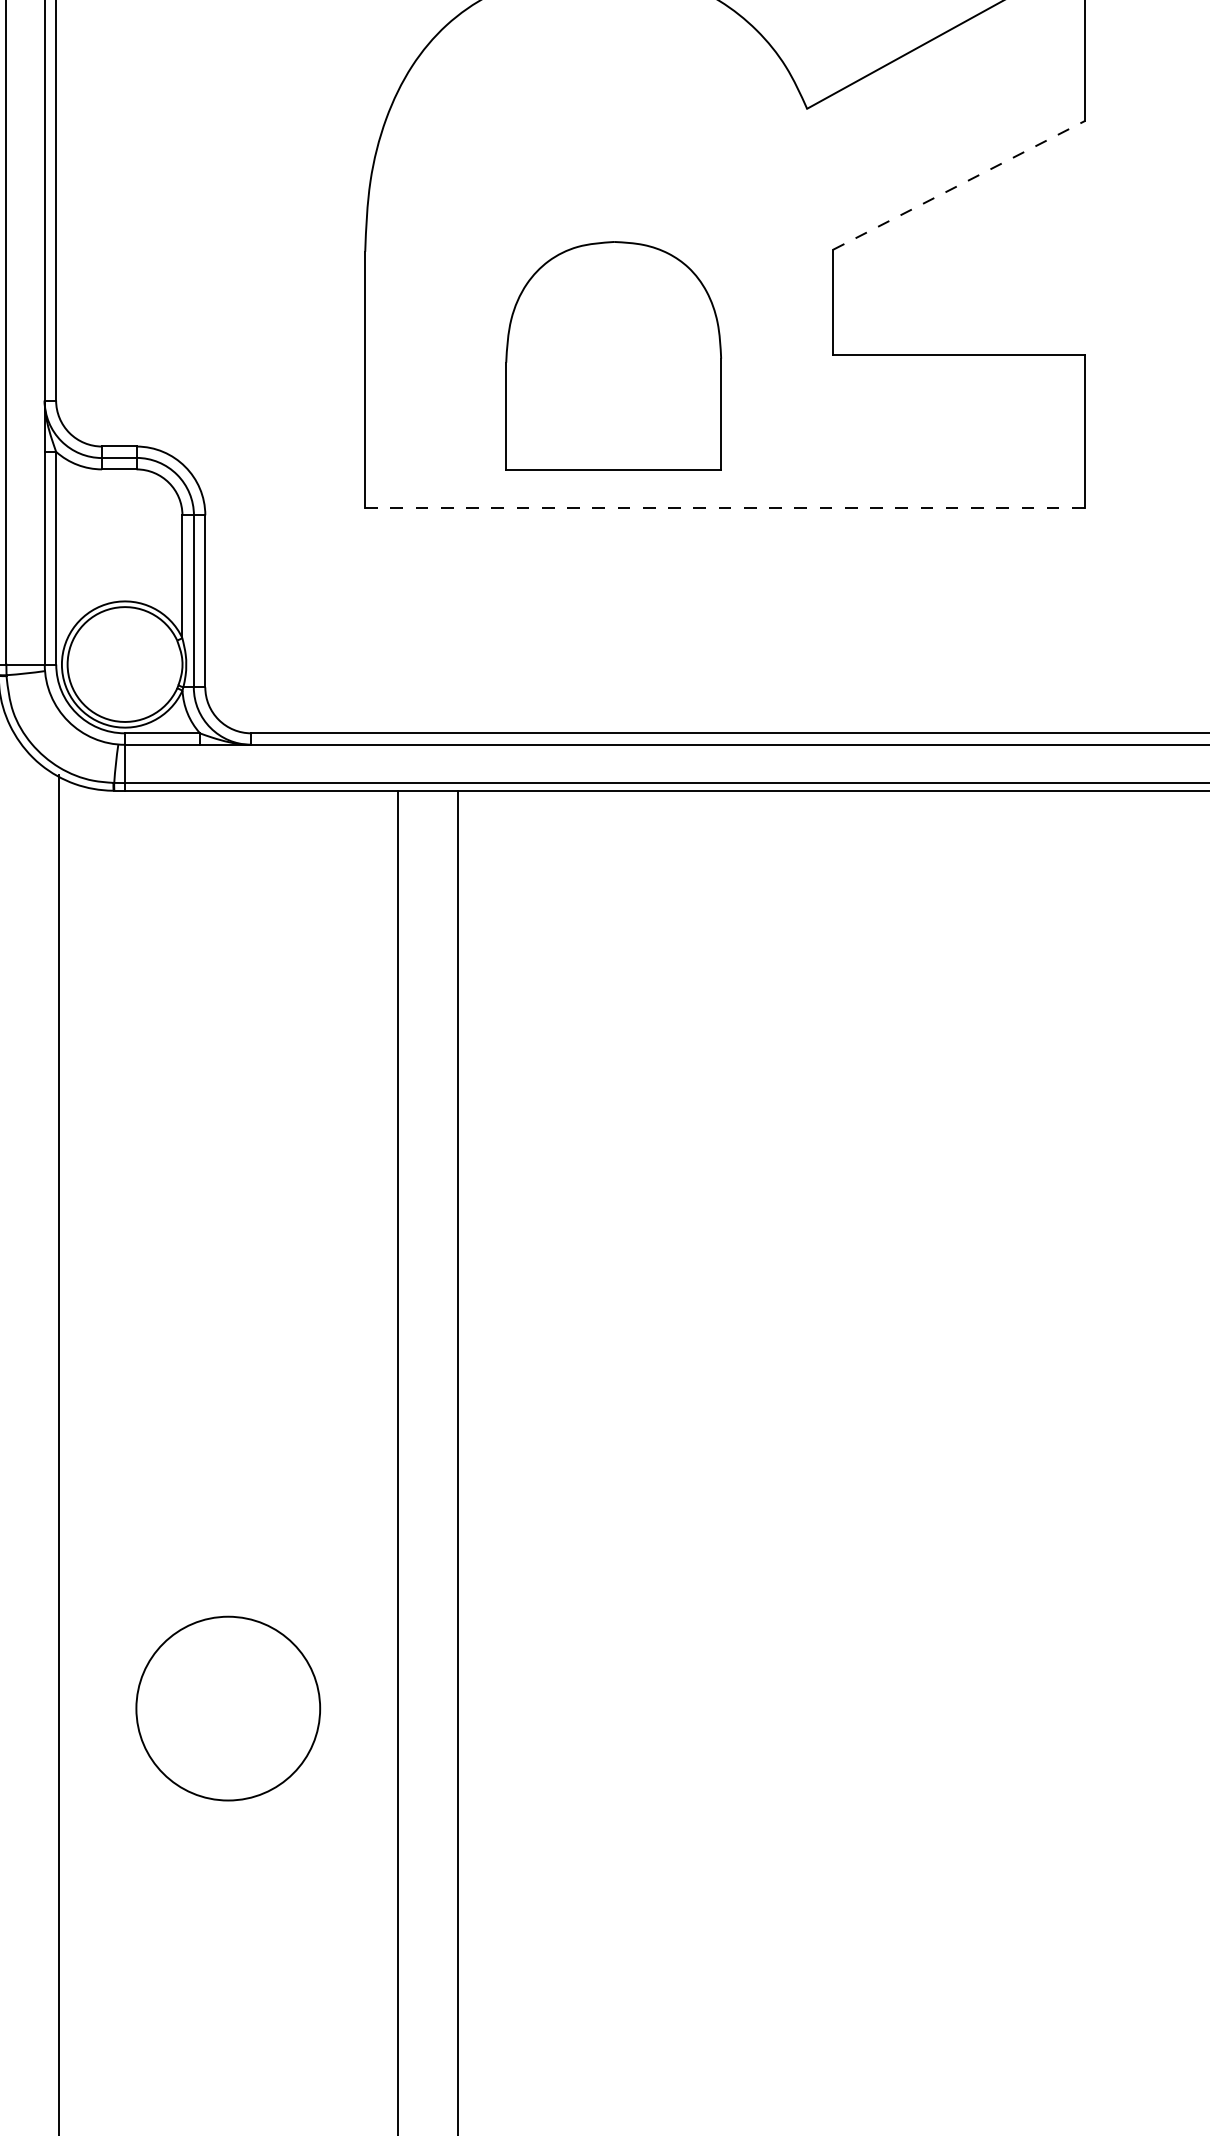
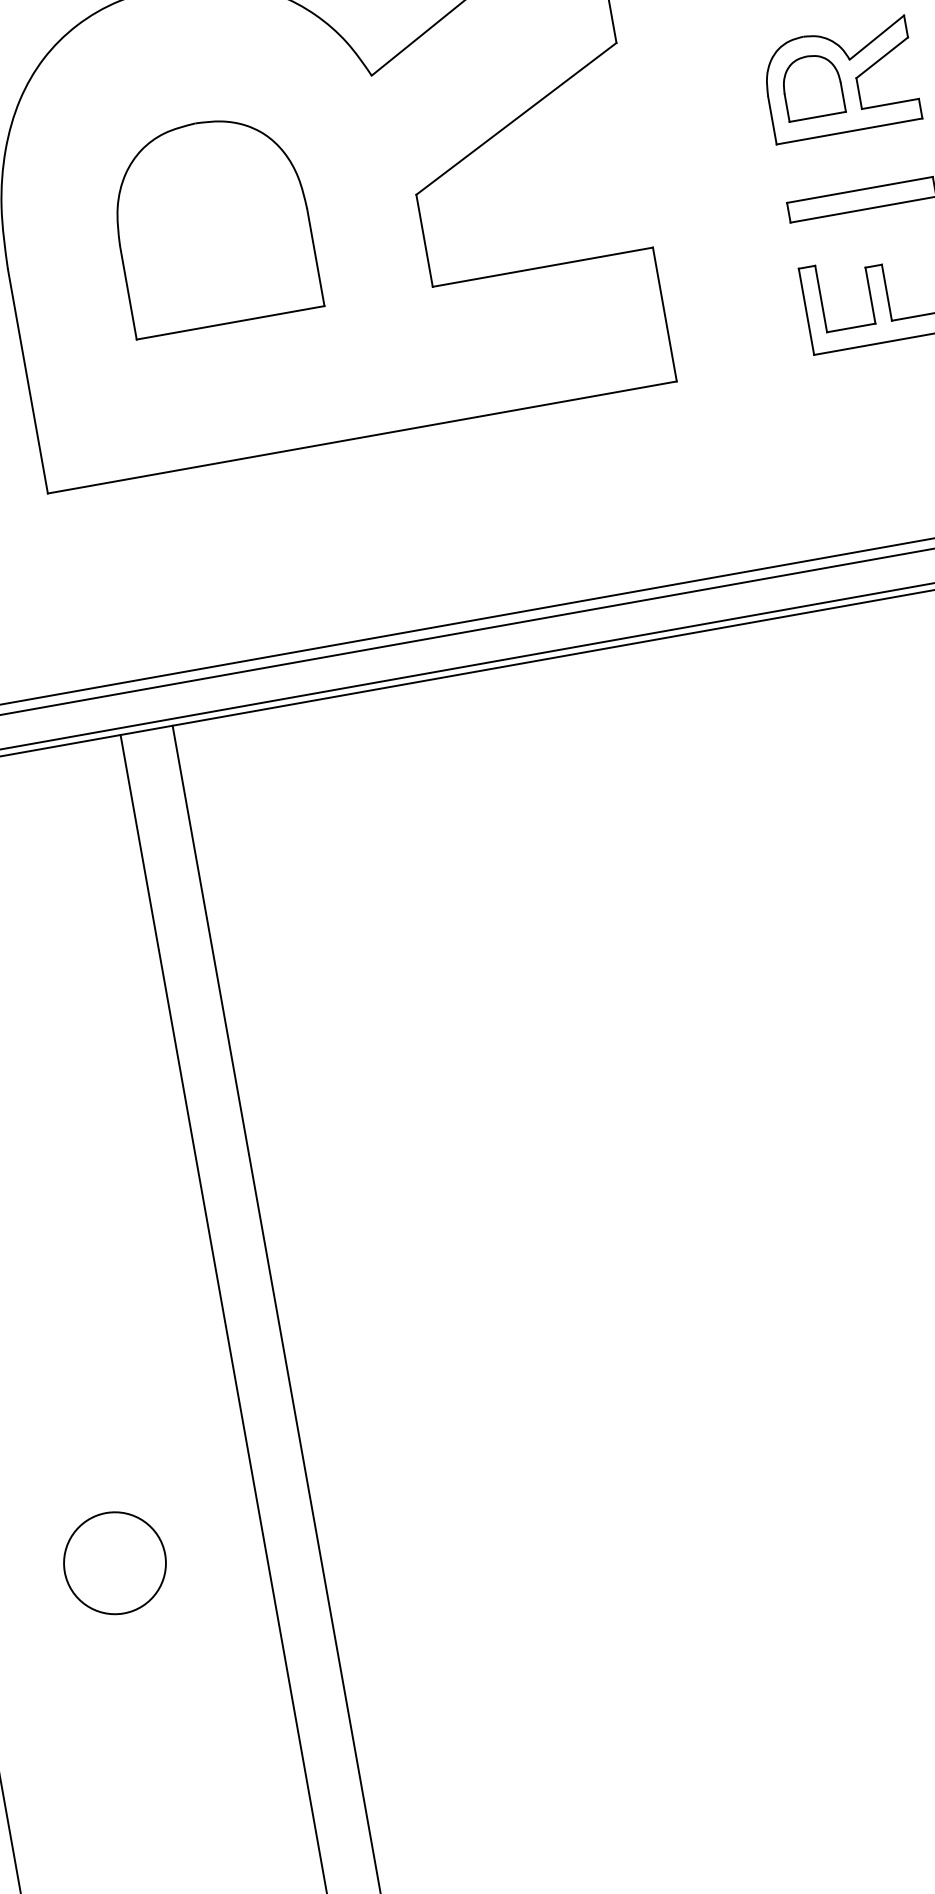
line: (959, 185) -> (516, 118), dashed -> solid
part: (613, 355) -> (212, 222), moved
line: (725, 508) -> (362, 437), dashed -> solid
circle: (227, 1708) -> (114, 1563), size x0.62

